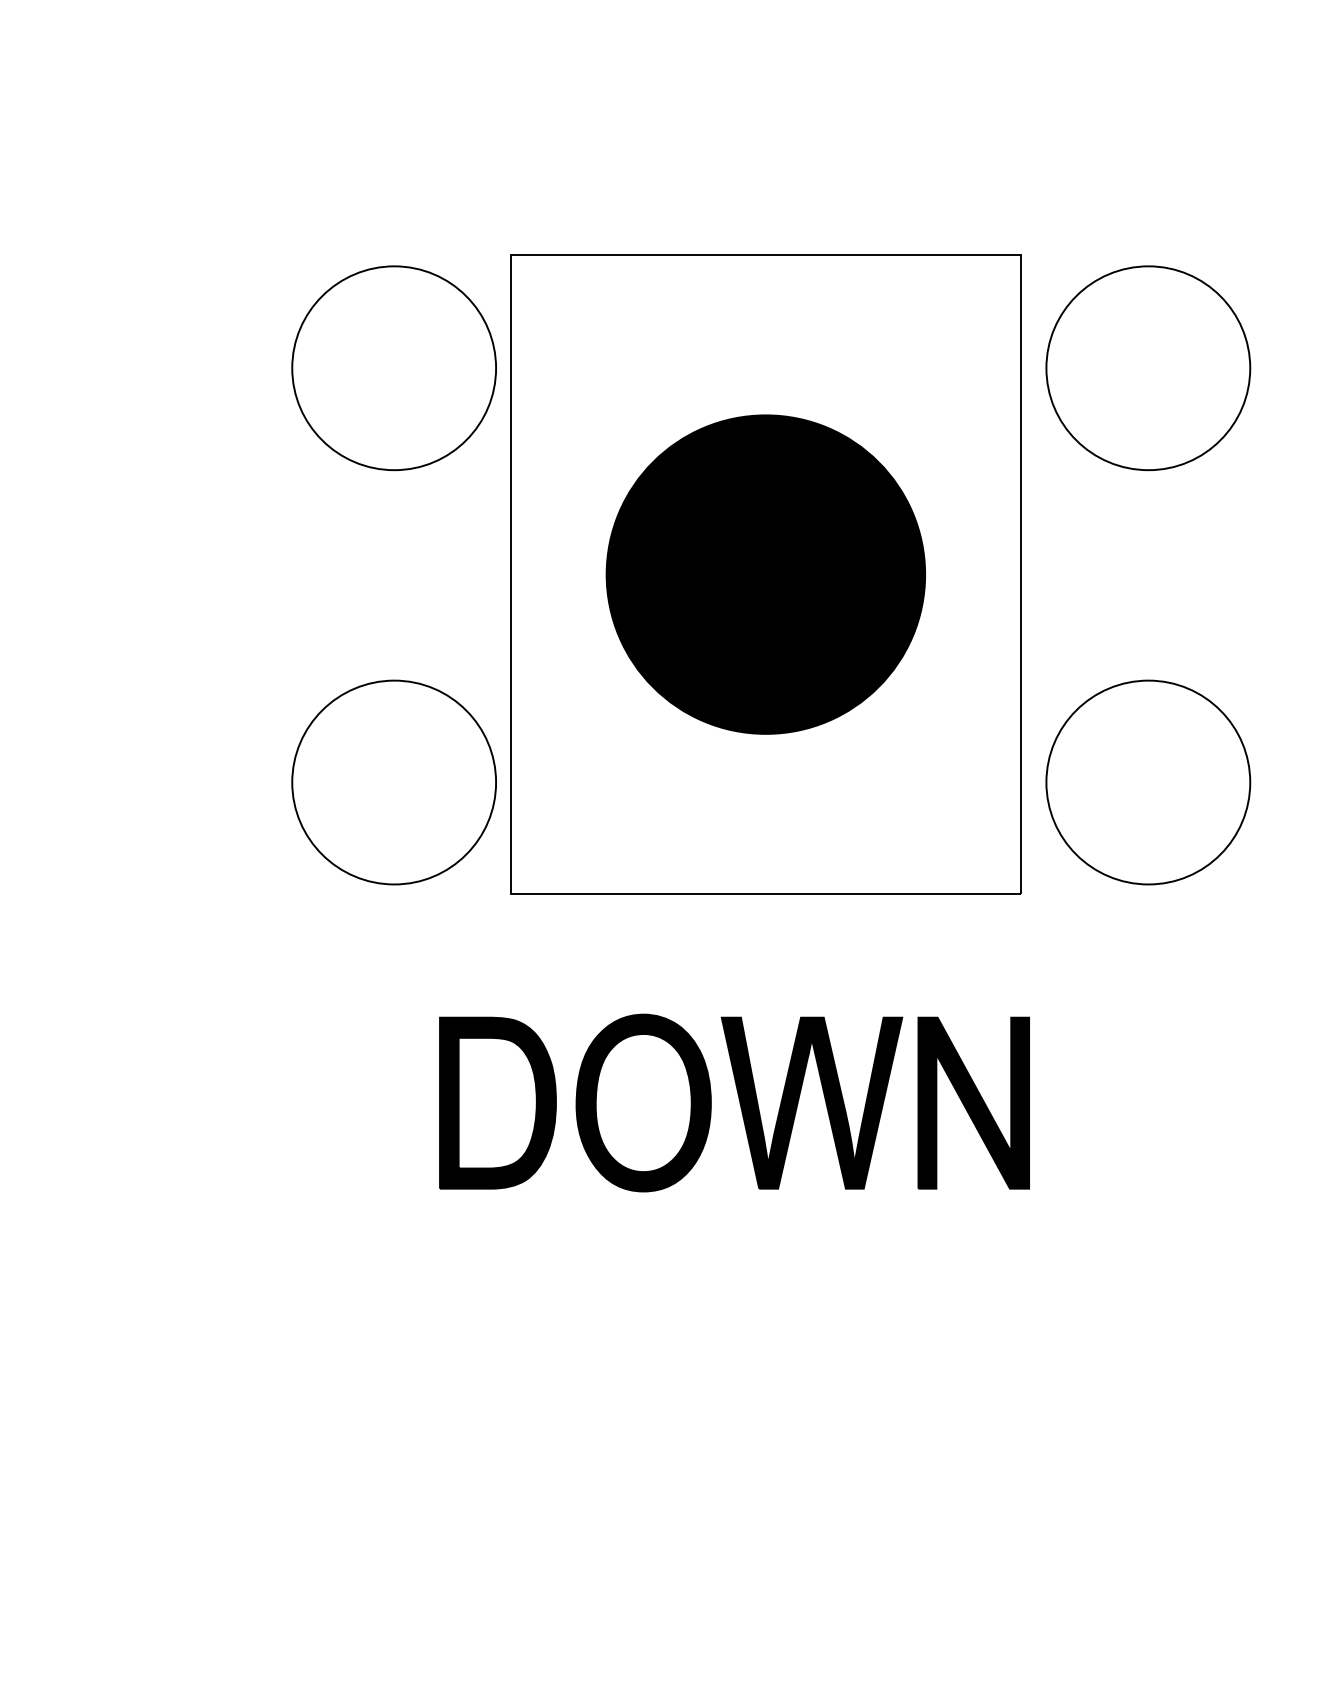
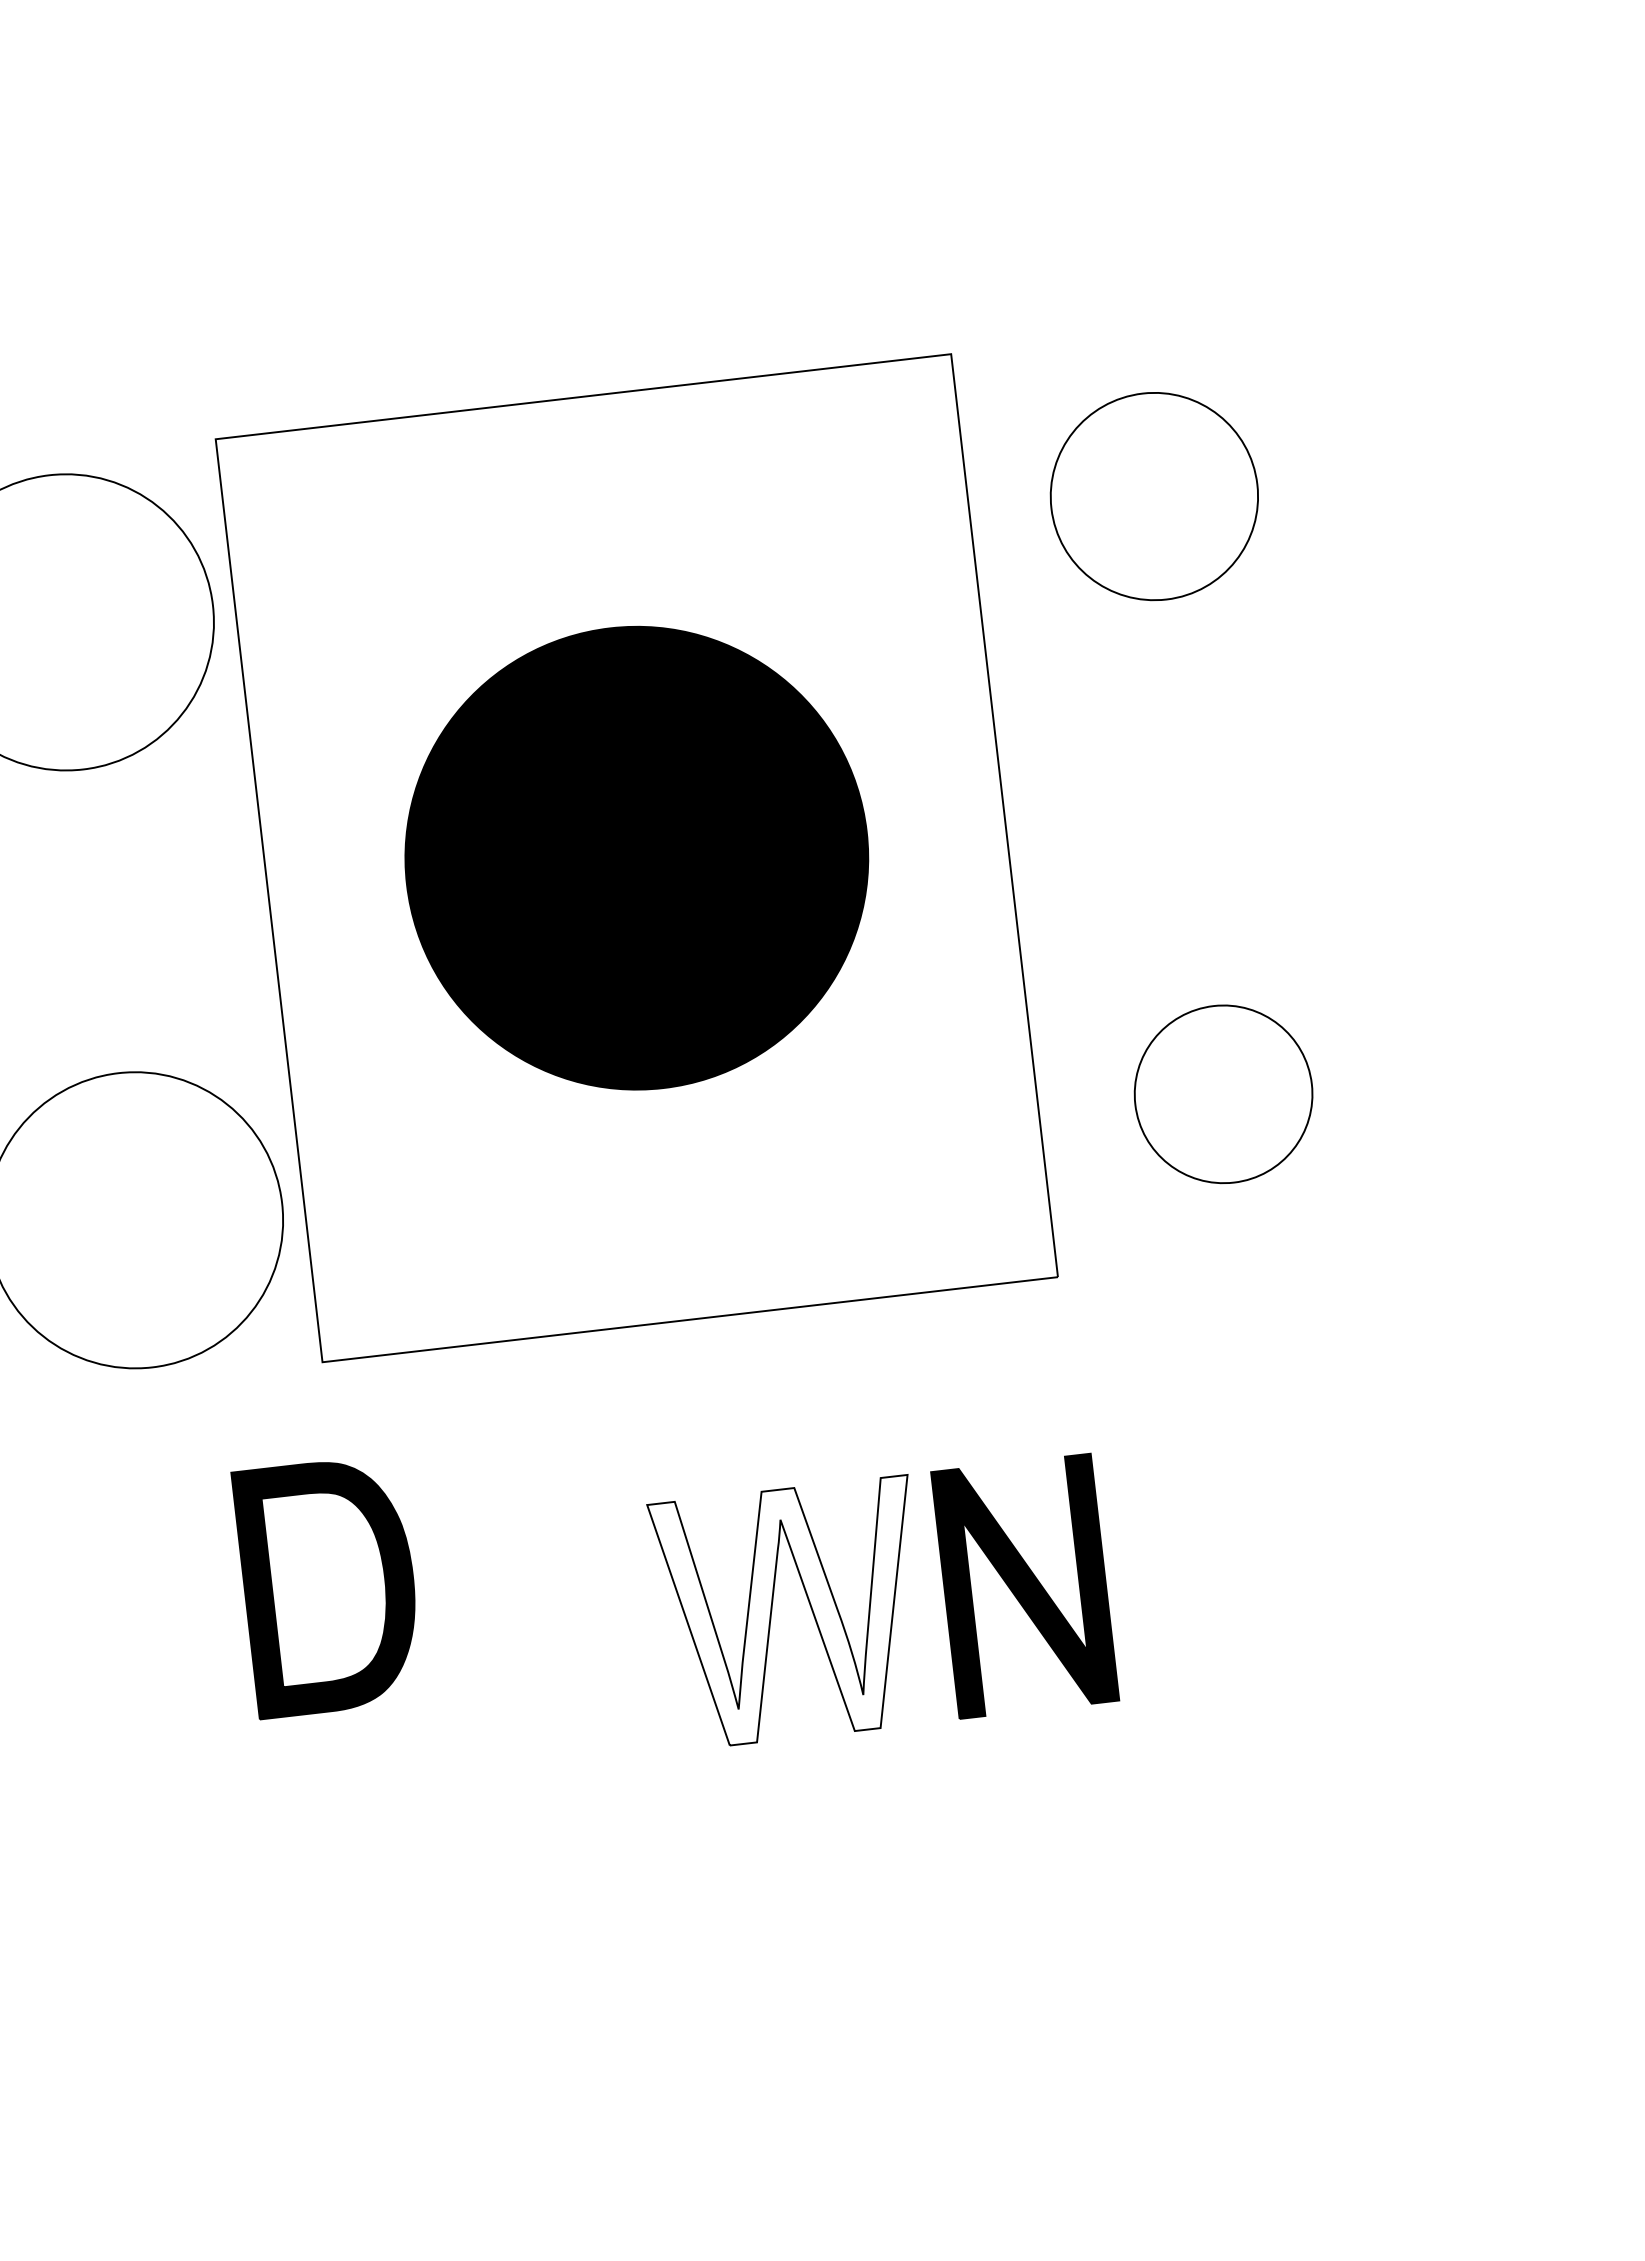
part: (1148, 368) -> (1154, 496), size x0.7
part: (1148, 782) -> (1223, 1094), size x0.6
part: (497, 1102) -> (328, 1585), moved
part: (643, 1102) -> (548, 1640), removed
fill: (811, 1102) -> (790, 1612), removed

